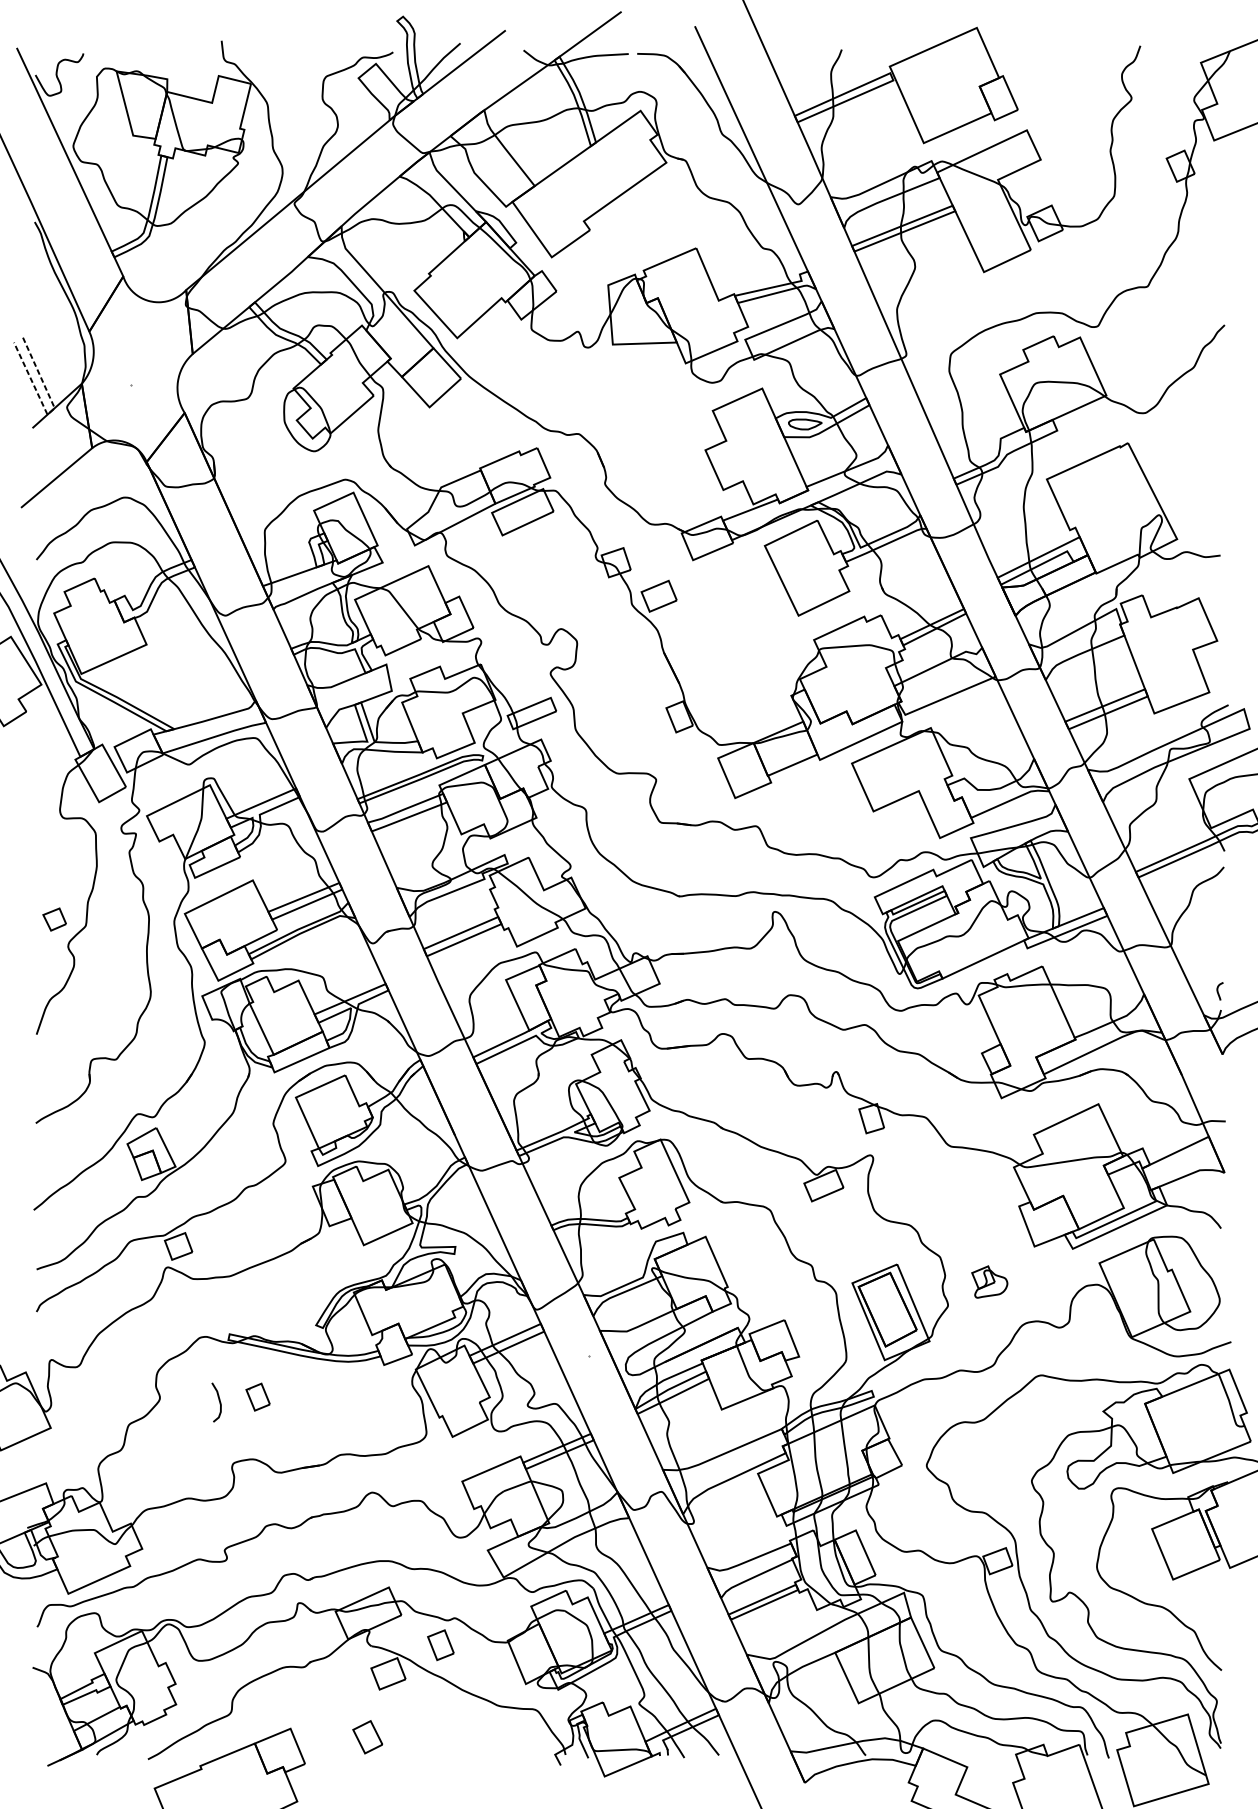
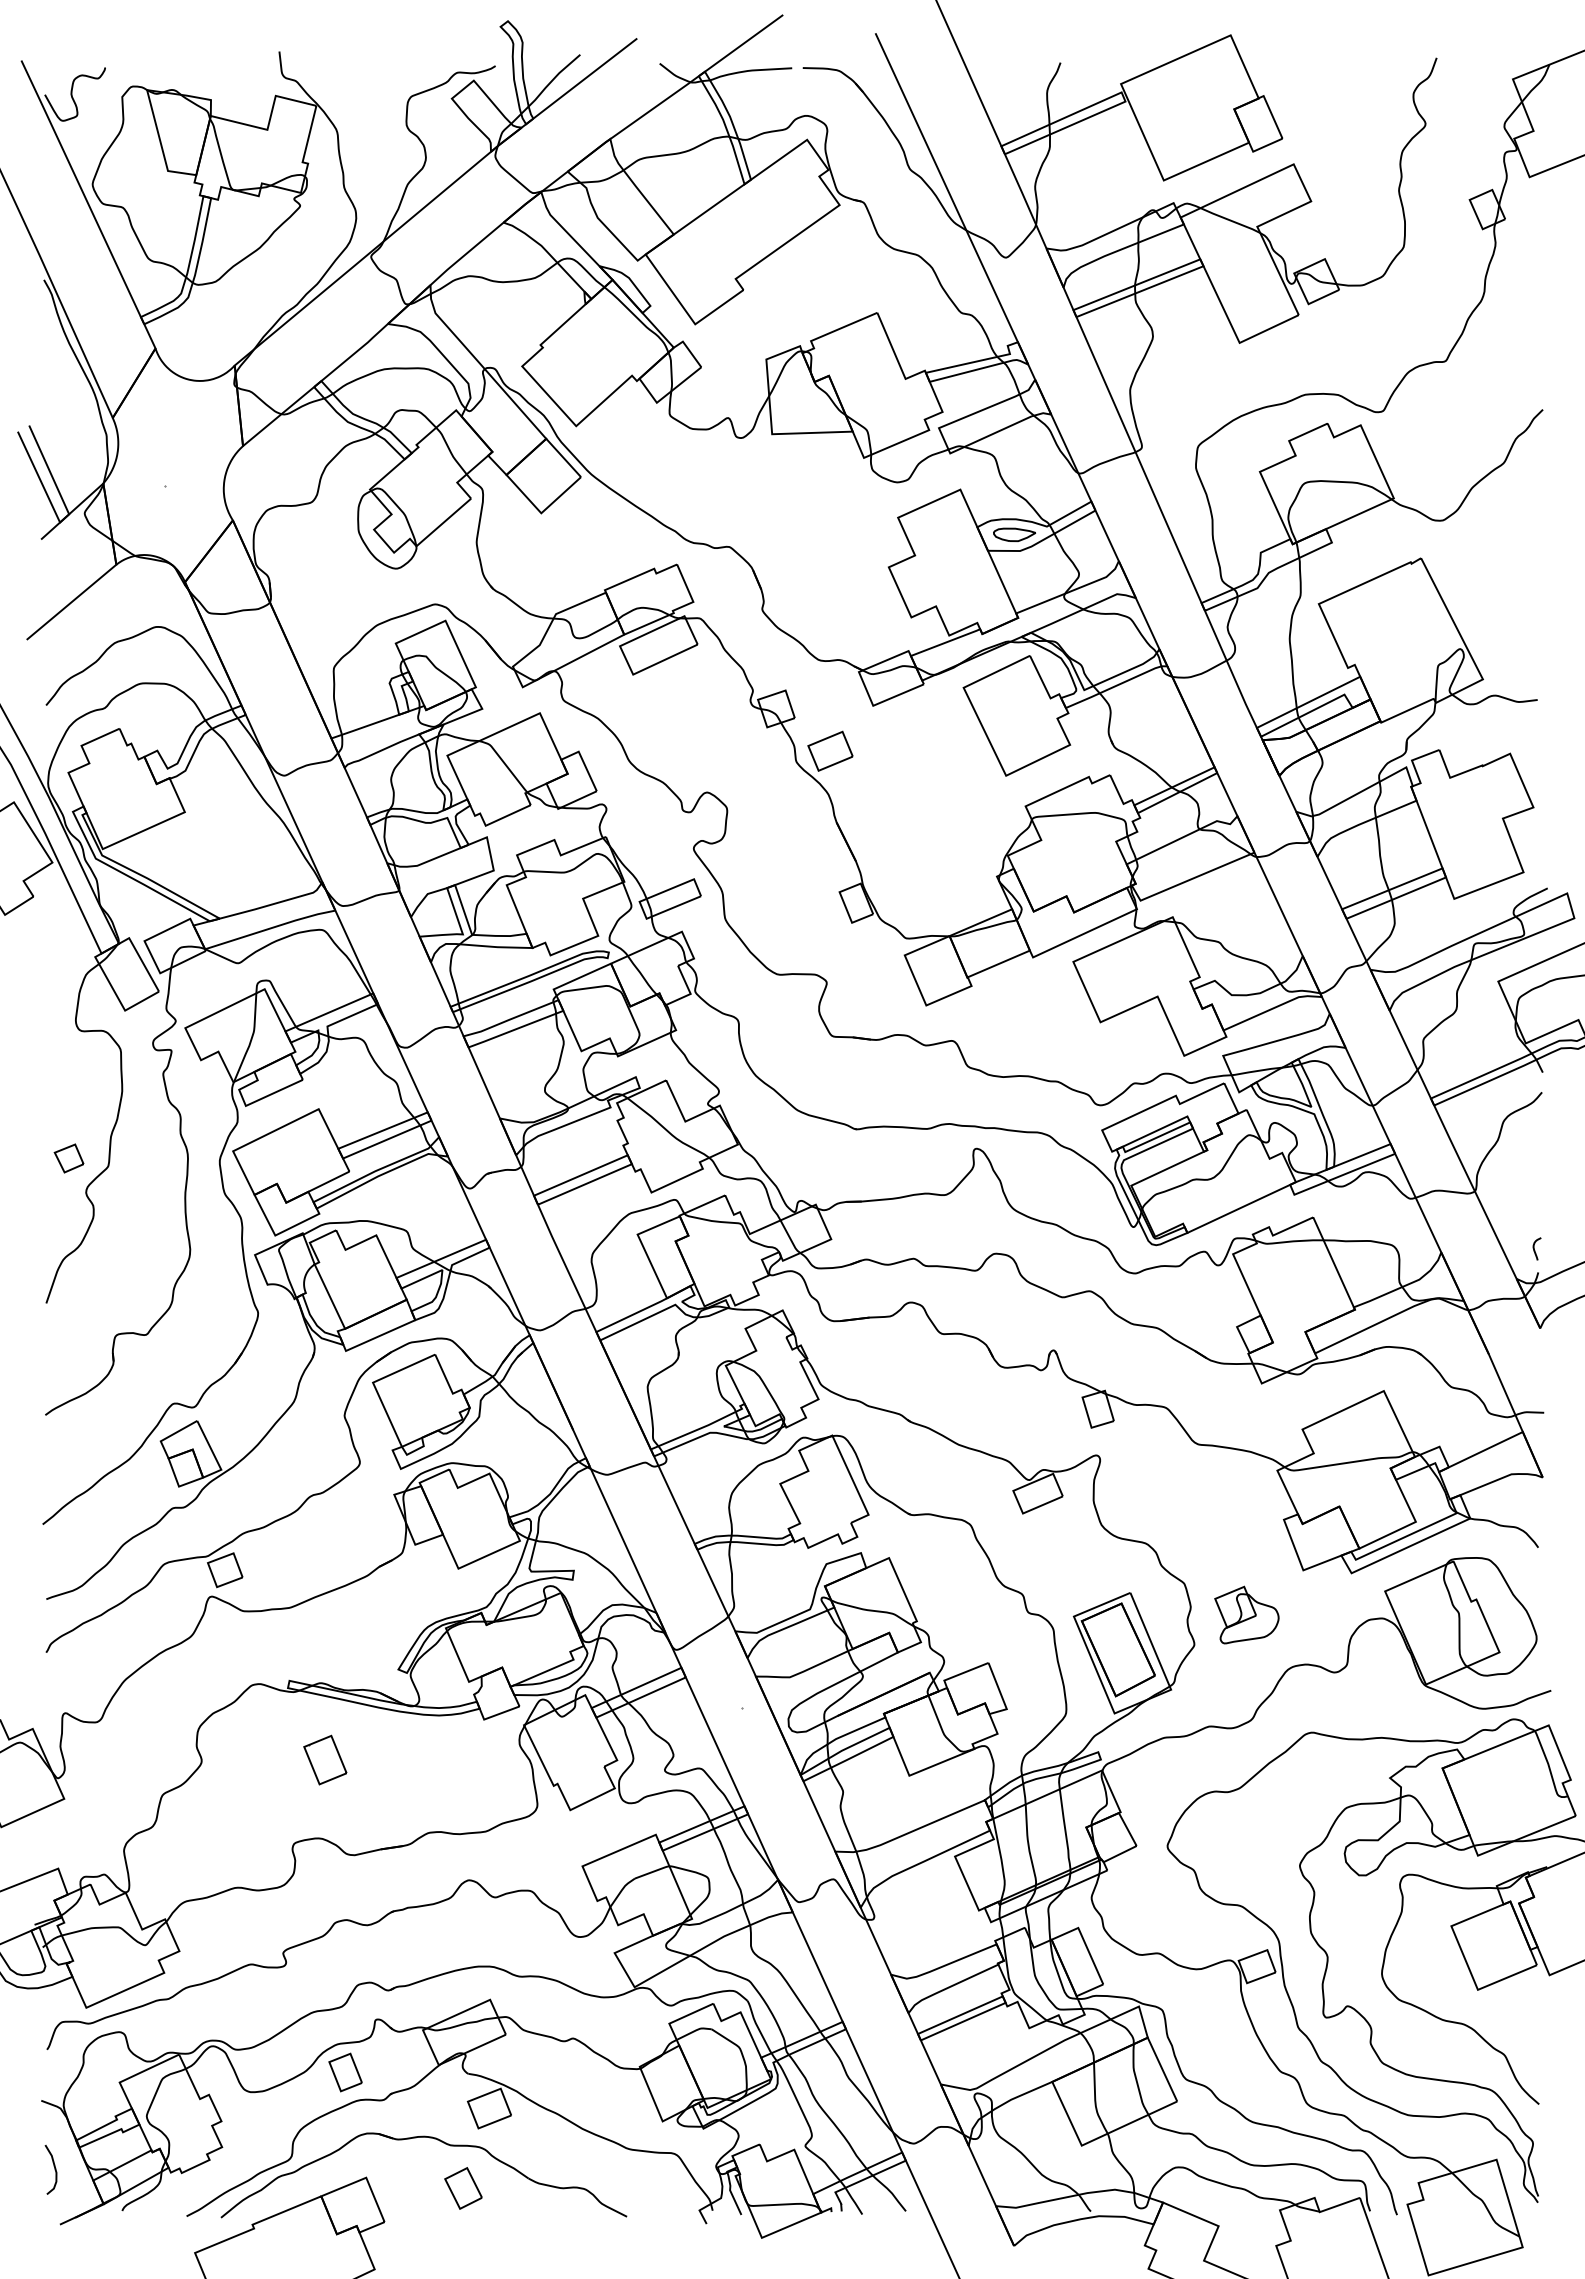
line: (50, 412) -> (63, 519), dashed -> solid
part: (989, 1281) -> (1246, 1614), size x1.43
part: (258, 1396) -> (325, 1759), size x1.43
curve: (219, 1402) -> (54, 2169), moved
part: (440, 1645) -> (345, 2072), moved
part: (340, 1697) -> (429, 2138), added

